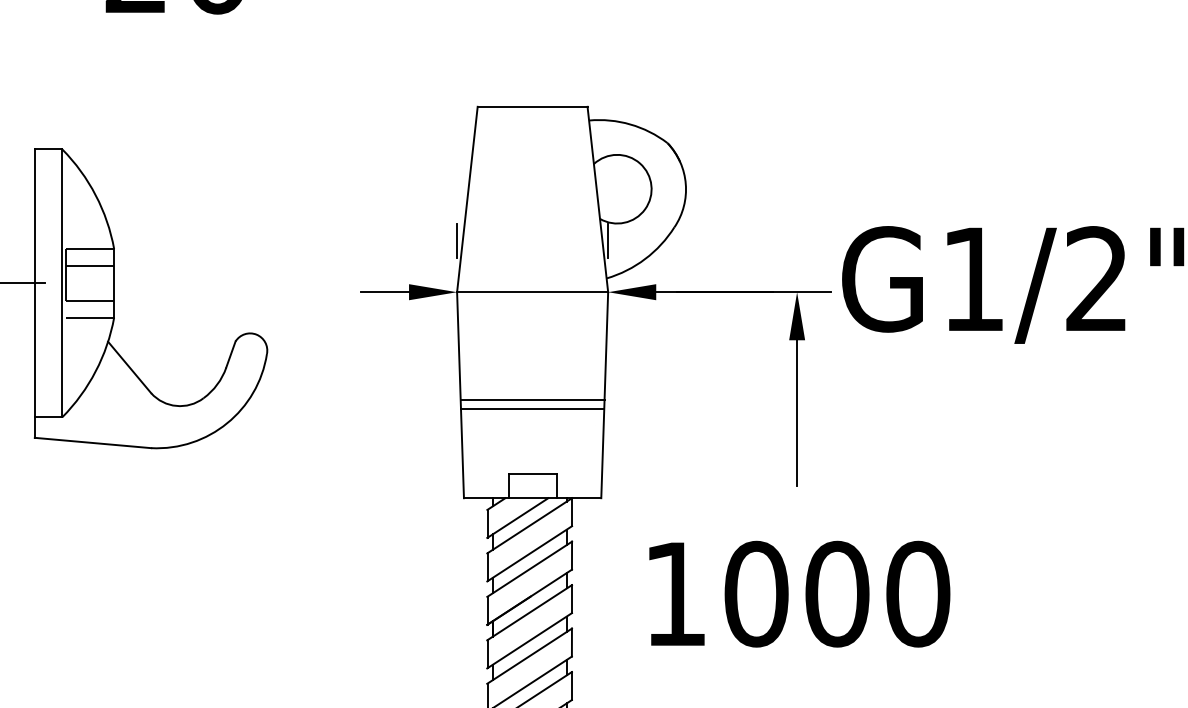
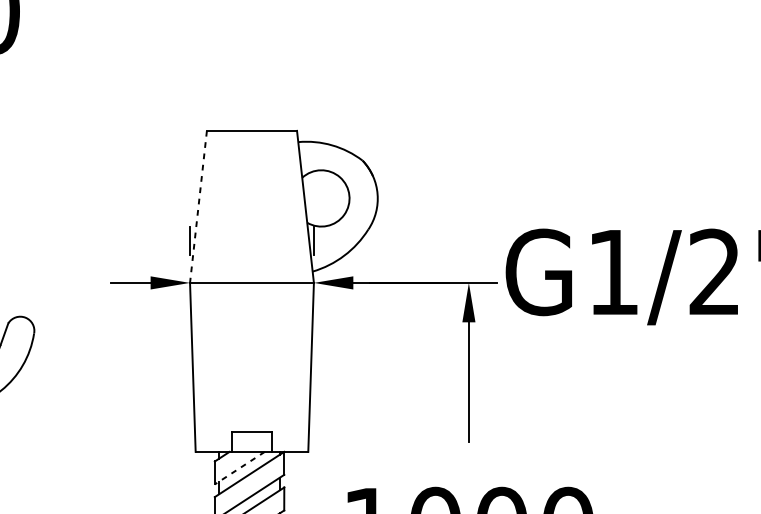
line: (467, 200) -> (198, 207), solid -> dashed
line: (532, 399) -> (251, 370), removed
line: (532, 408) -> (251, 378), removed
line: (517, 518) -> (239, 468), solid -> dashed

